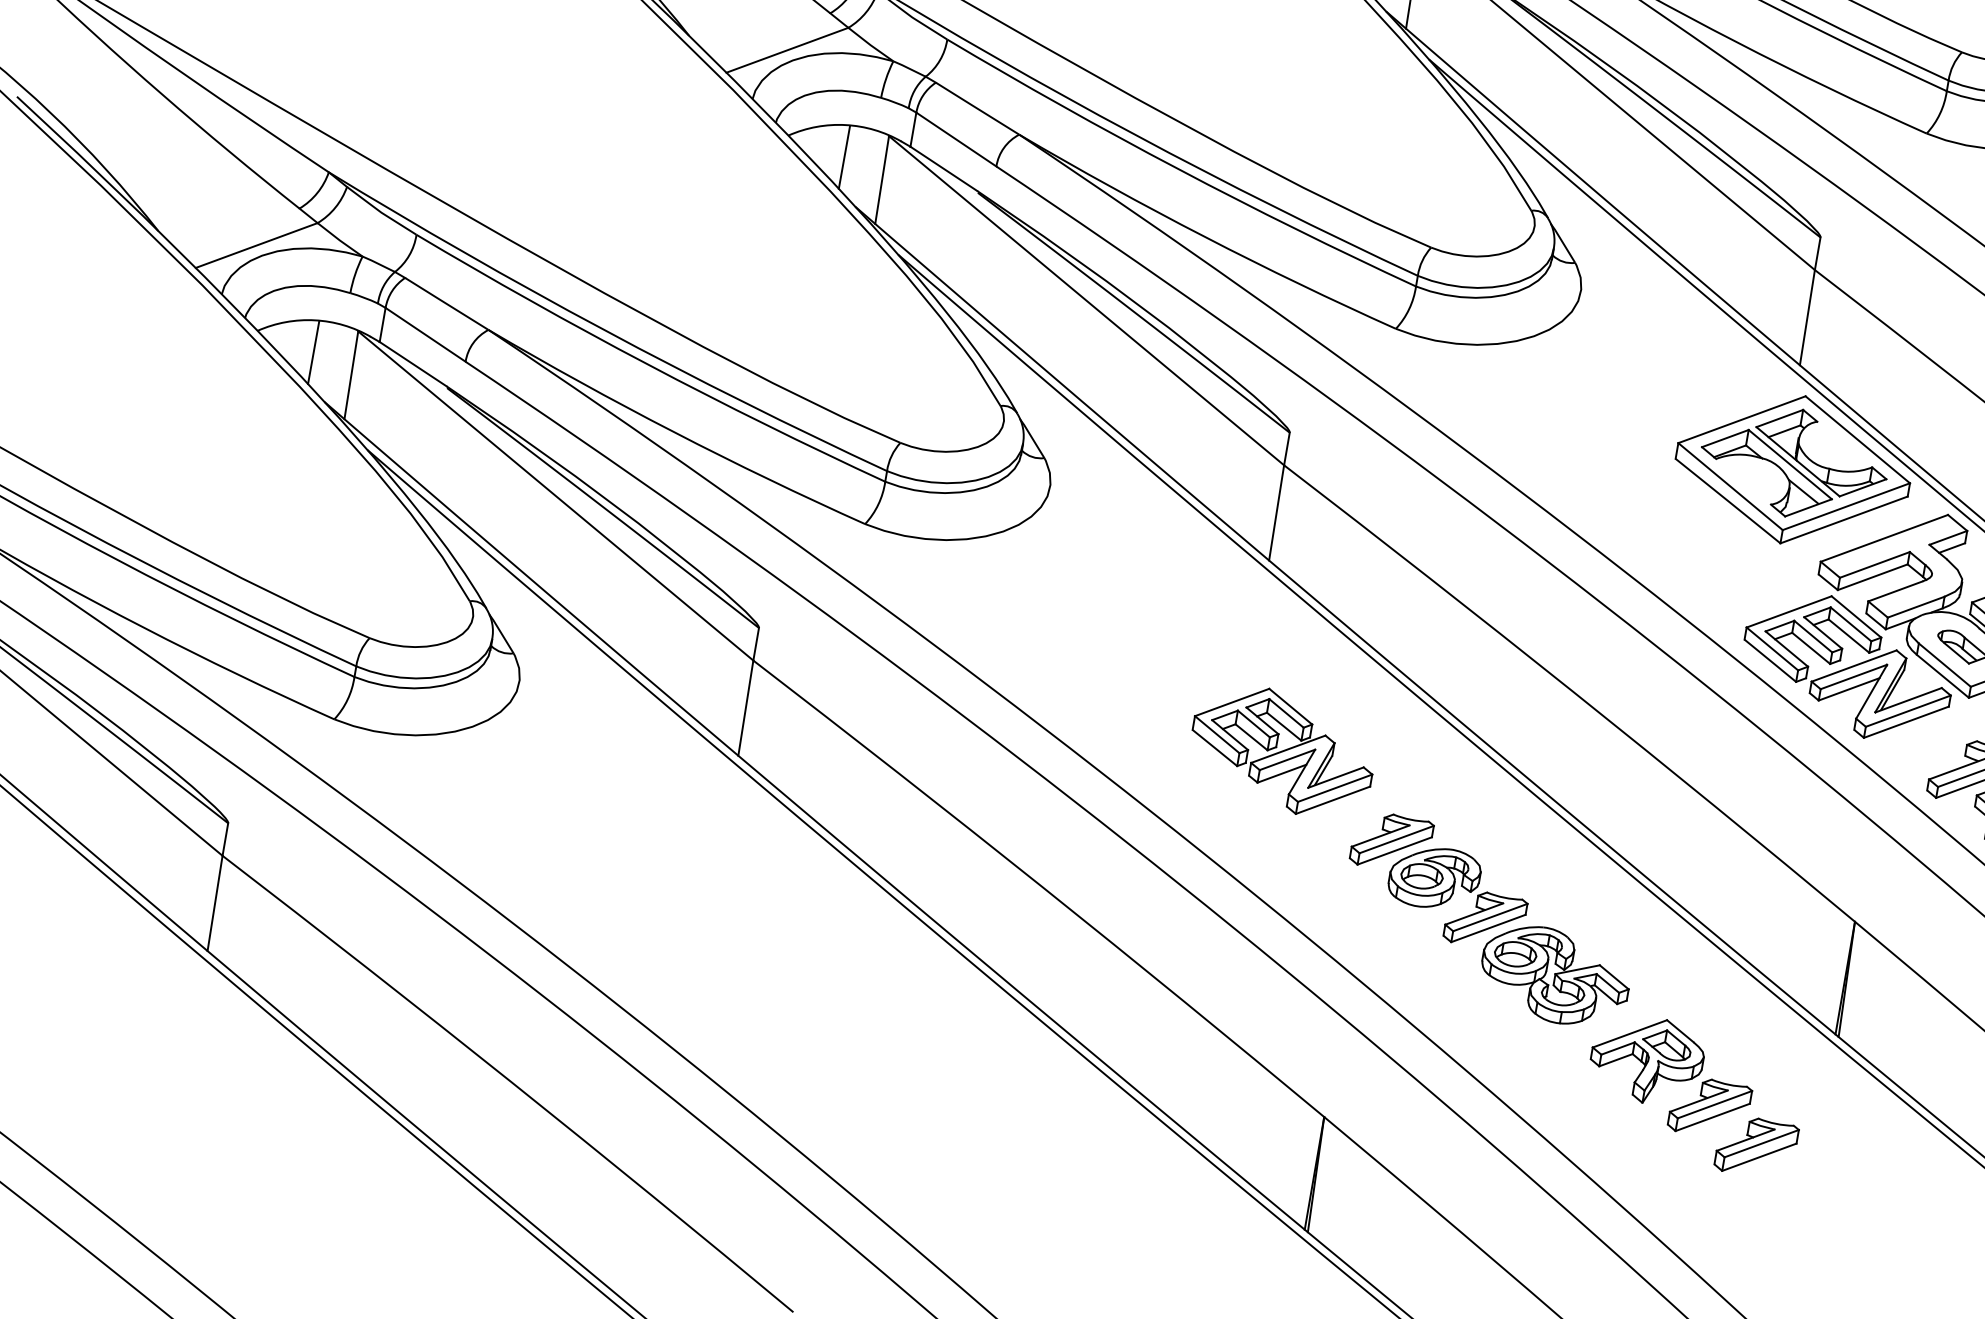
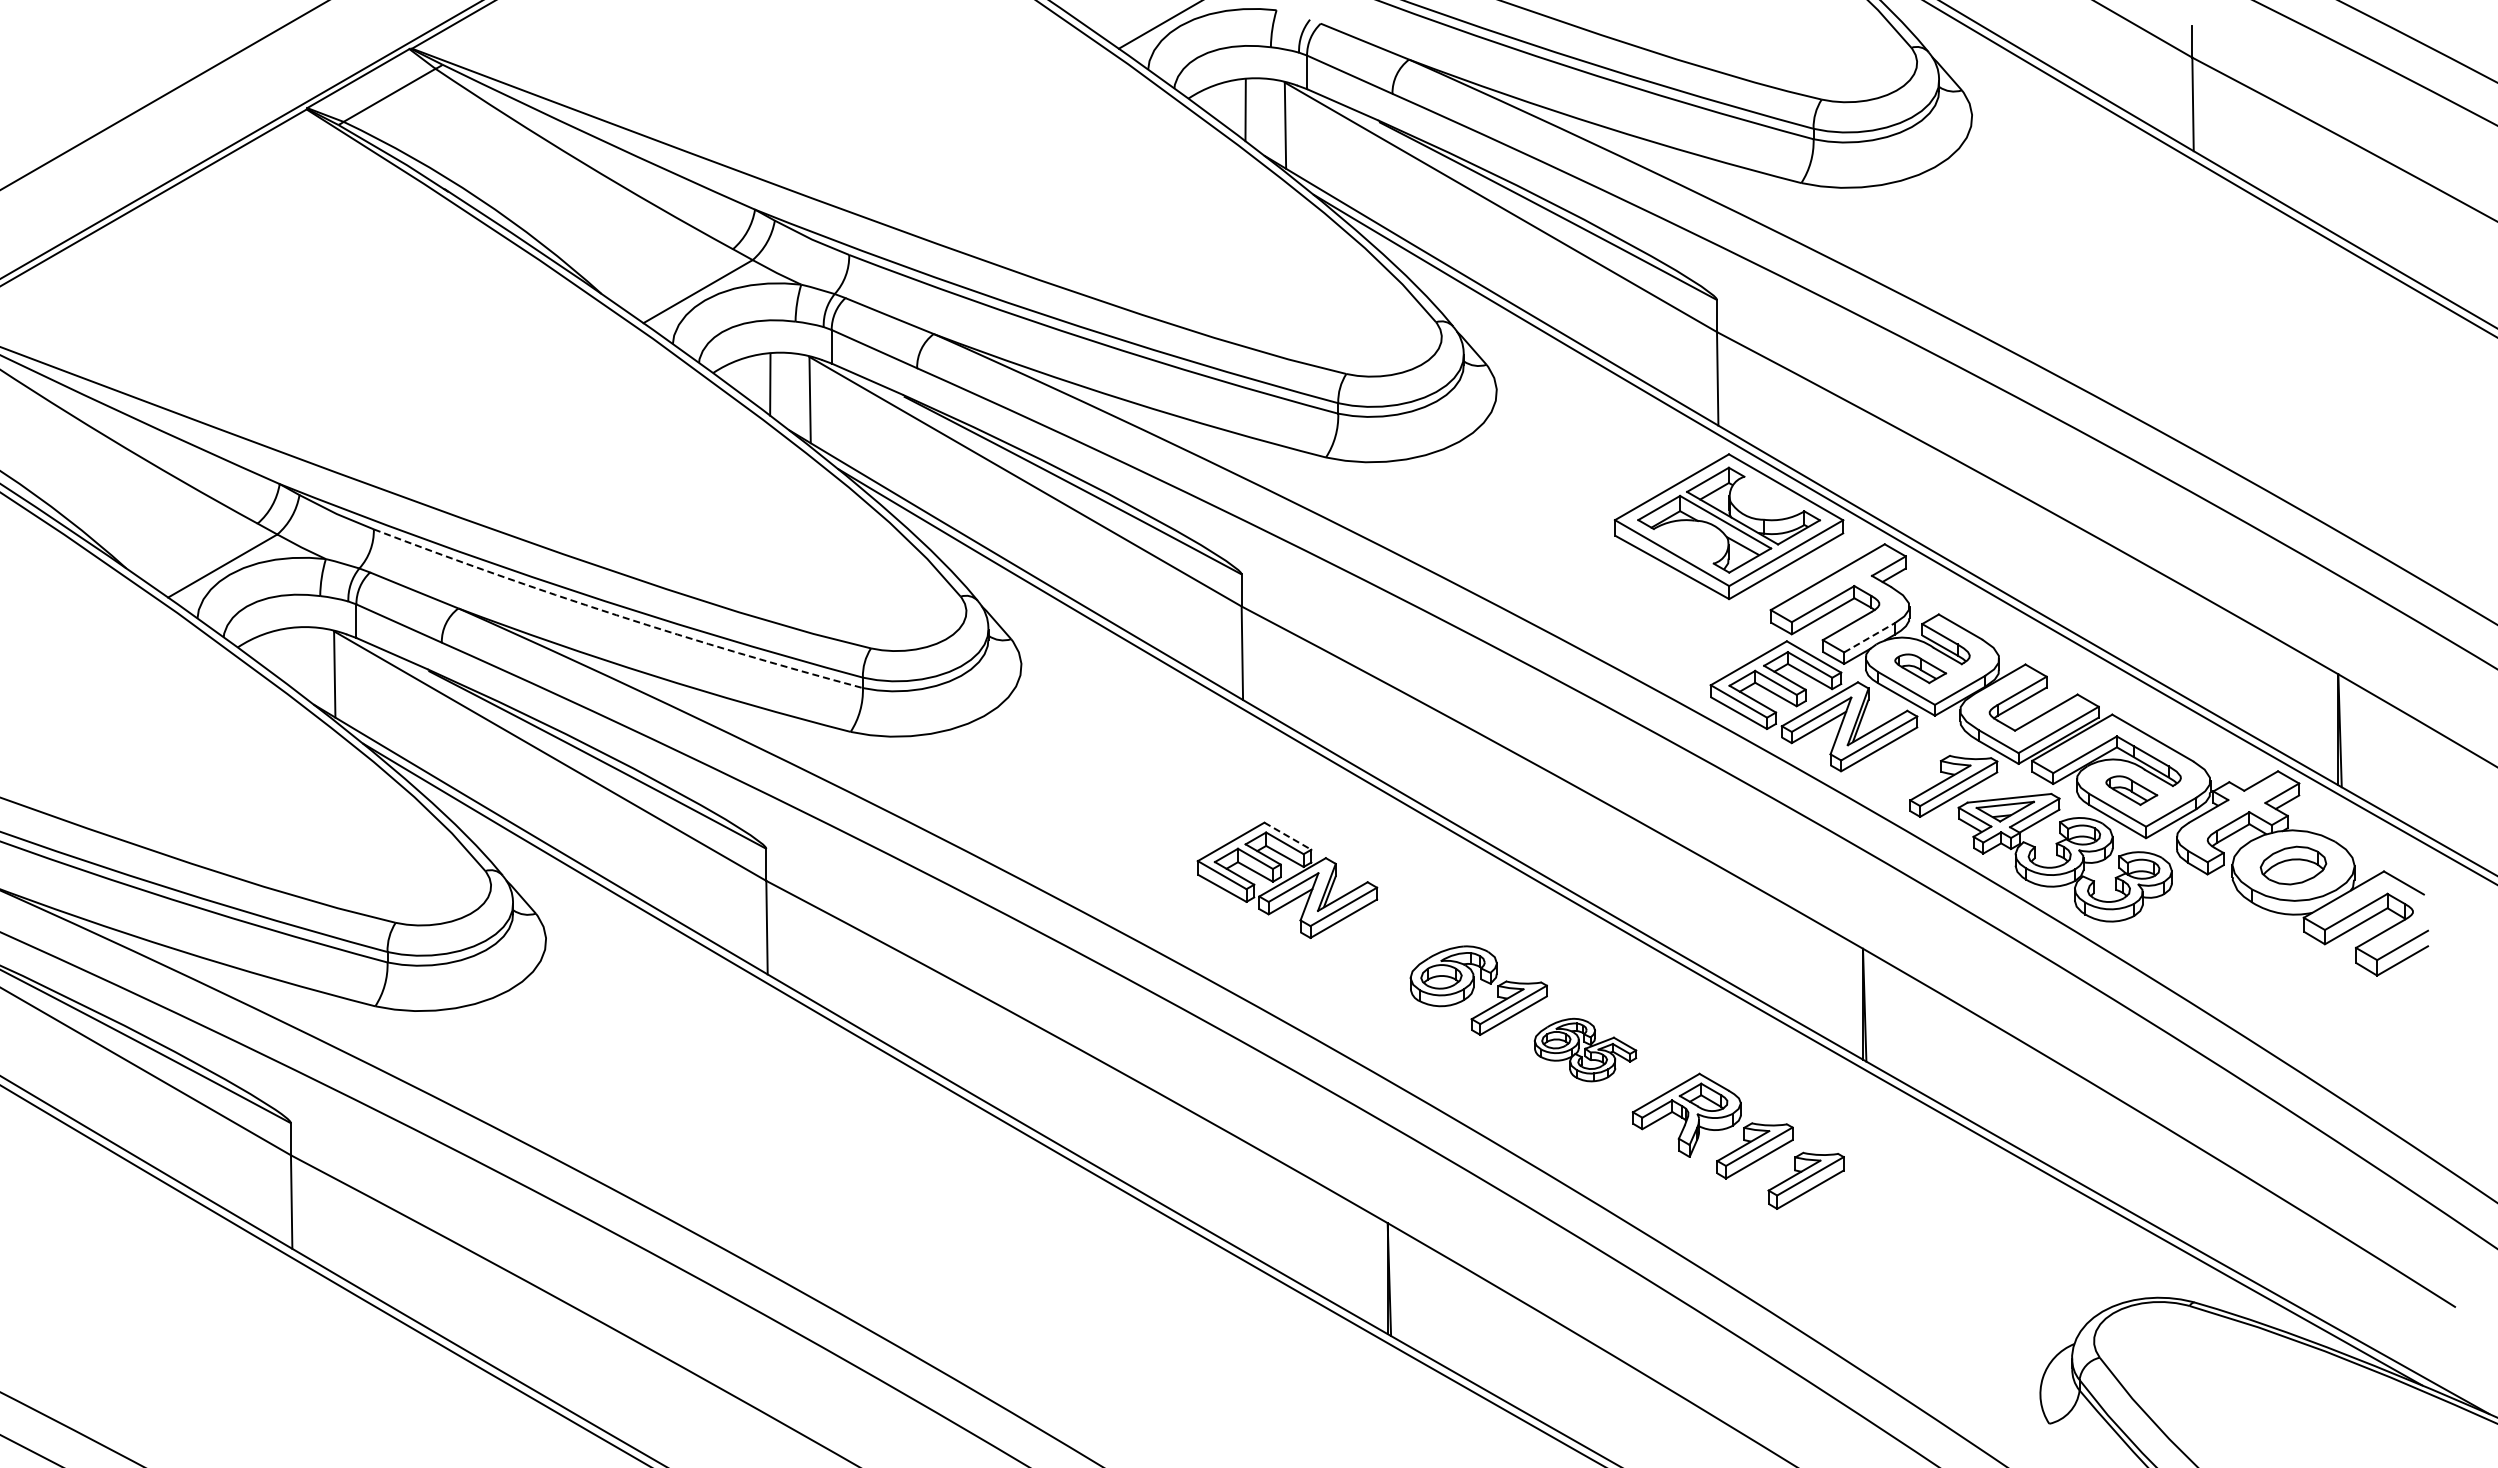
line: (313, 353) -> (294, 659), removed
arc: (647, 364) -> (616, 615), solid -> dashed
line: (1917, 607) -> (1870, 637), solid -> dashed
line: (1291, 707) -> (1288, 836), solid -> dashed
part: (1391, 842) -> (1406, 949), removed
part: (1555, 975) -> (1585, 1049), size x0.7

